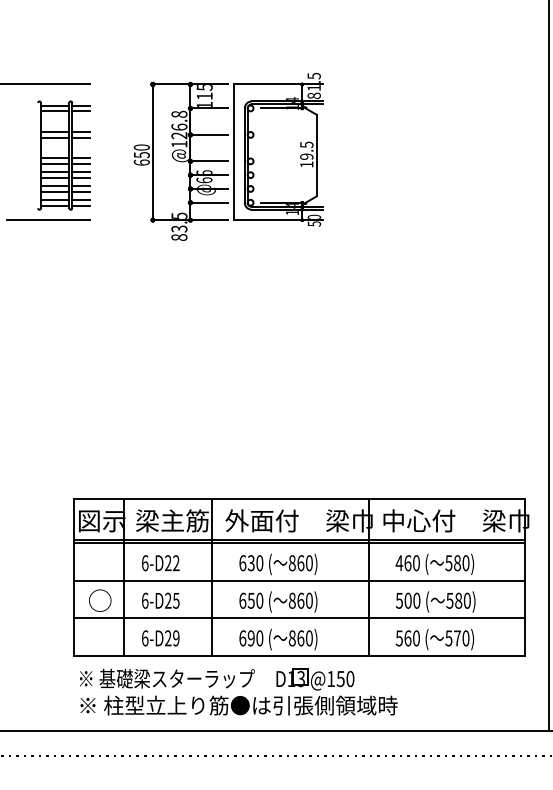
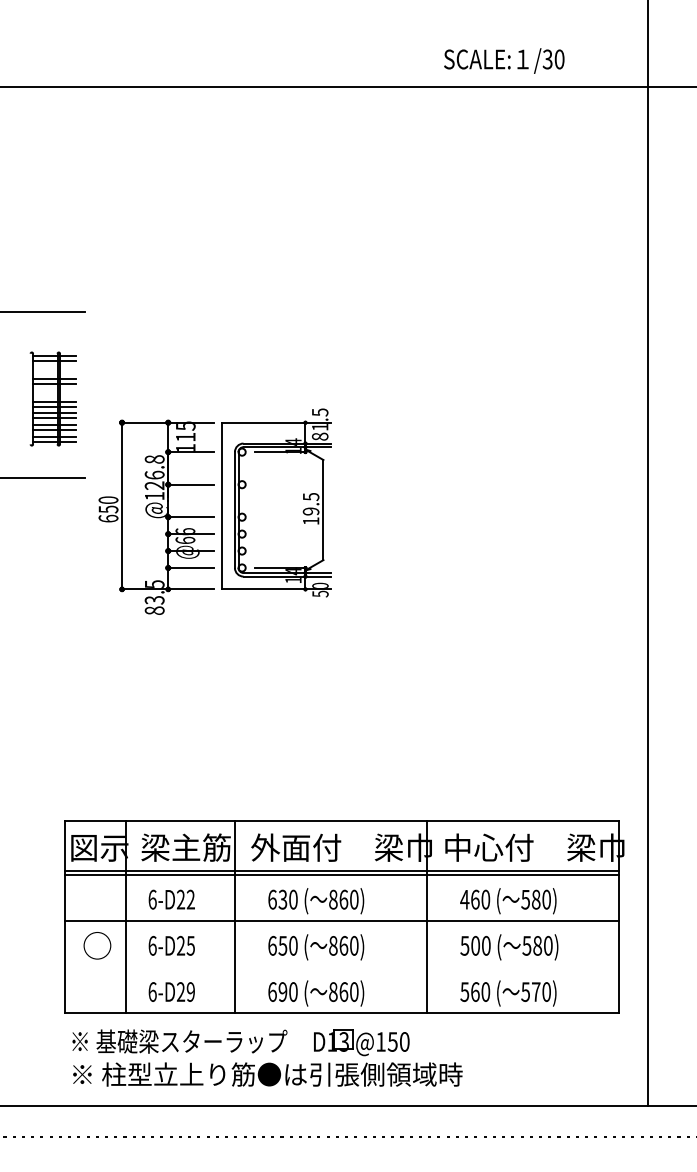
part: (63, 155) -> (52, 398), size x0.7
part: (228, 156) -> (214, 511), moved
line: (298, 618) -> (341, 967), removed

